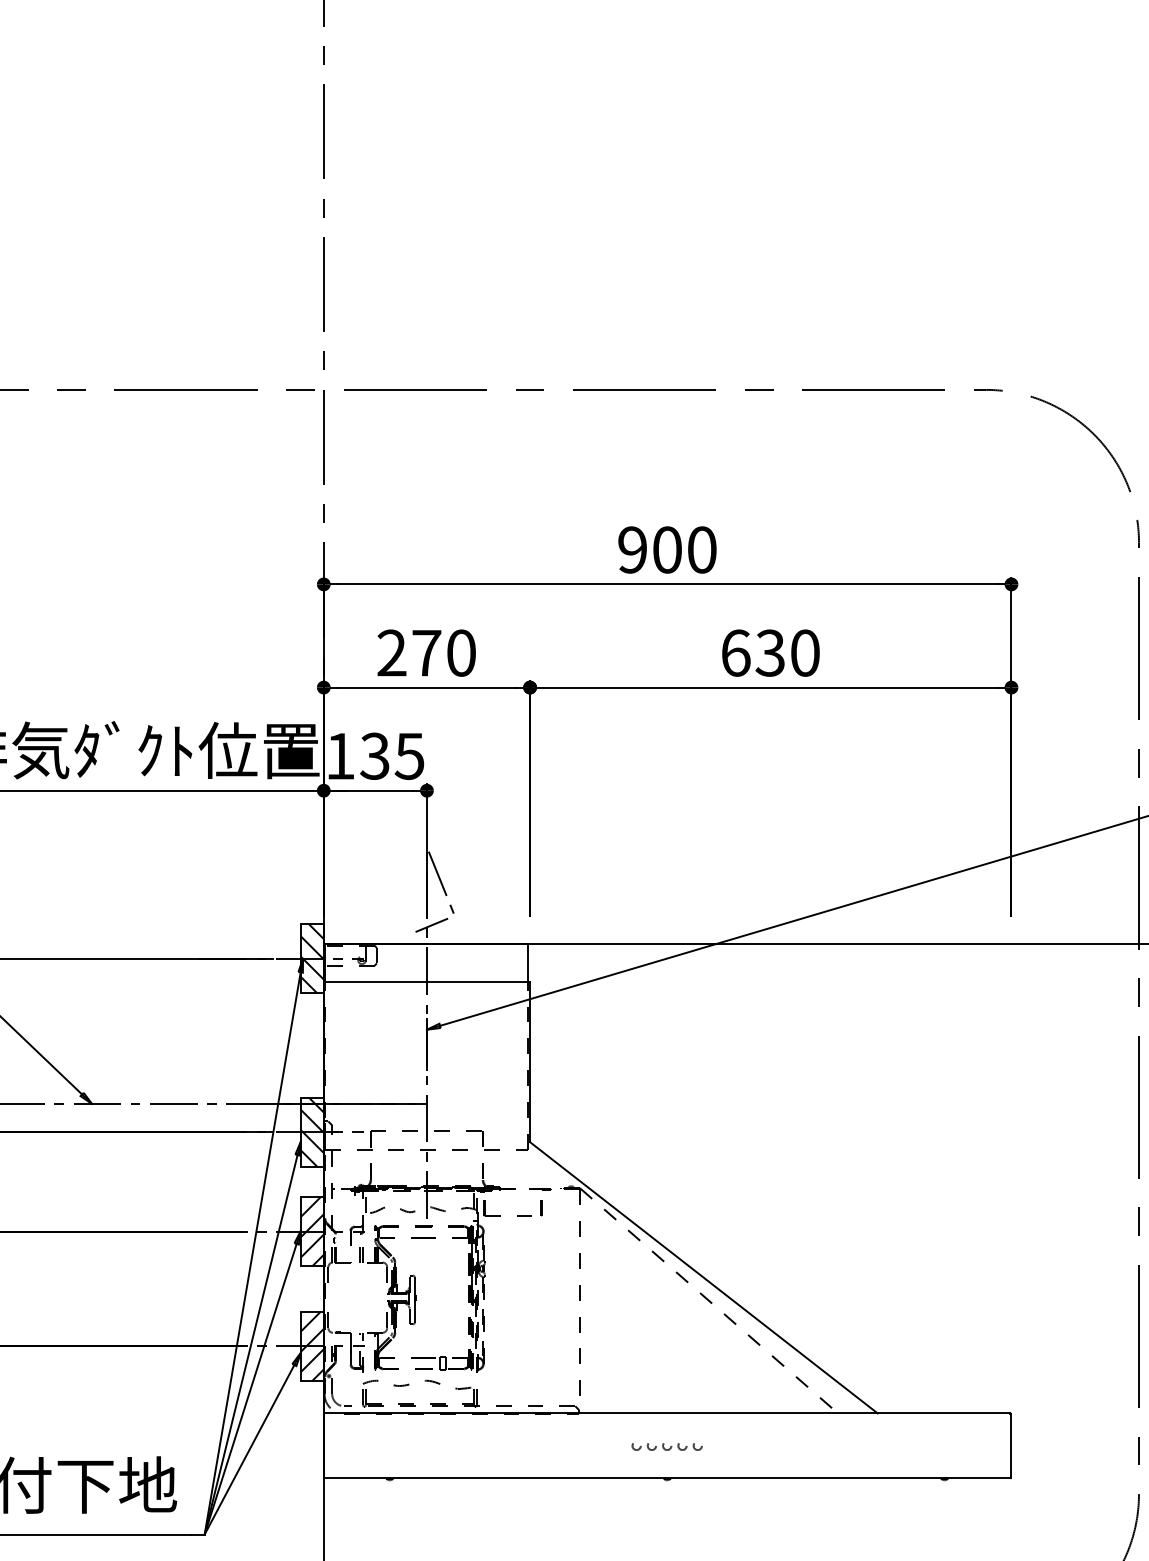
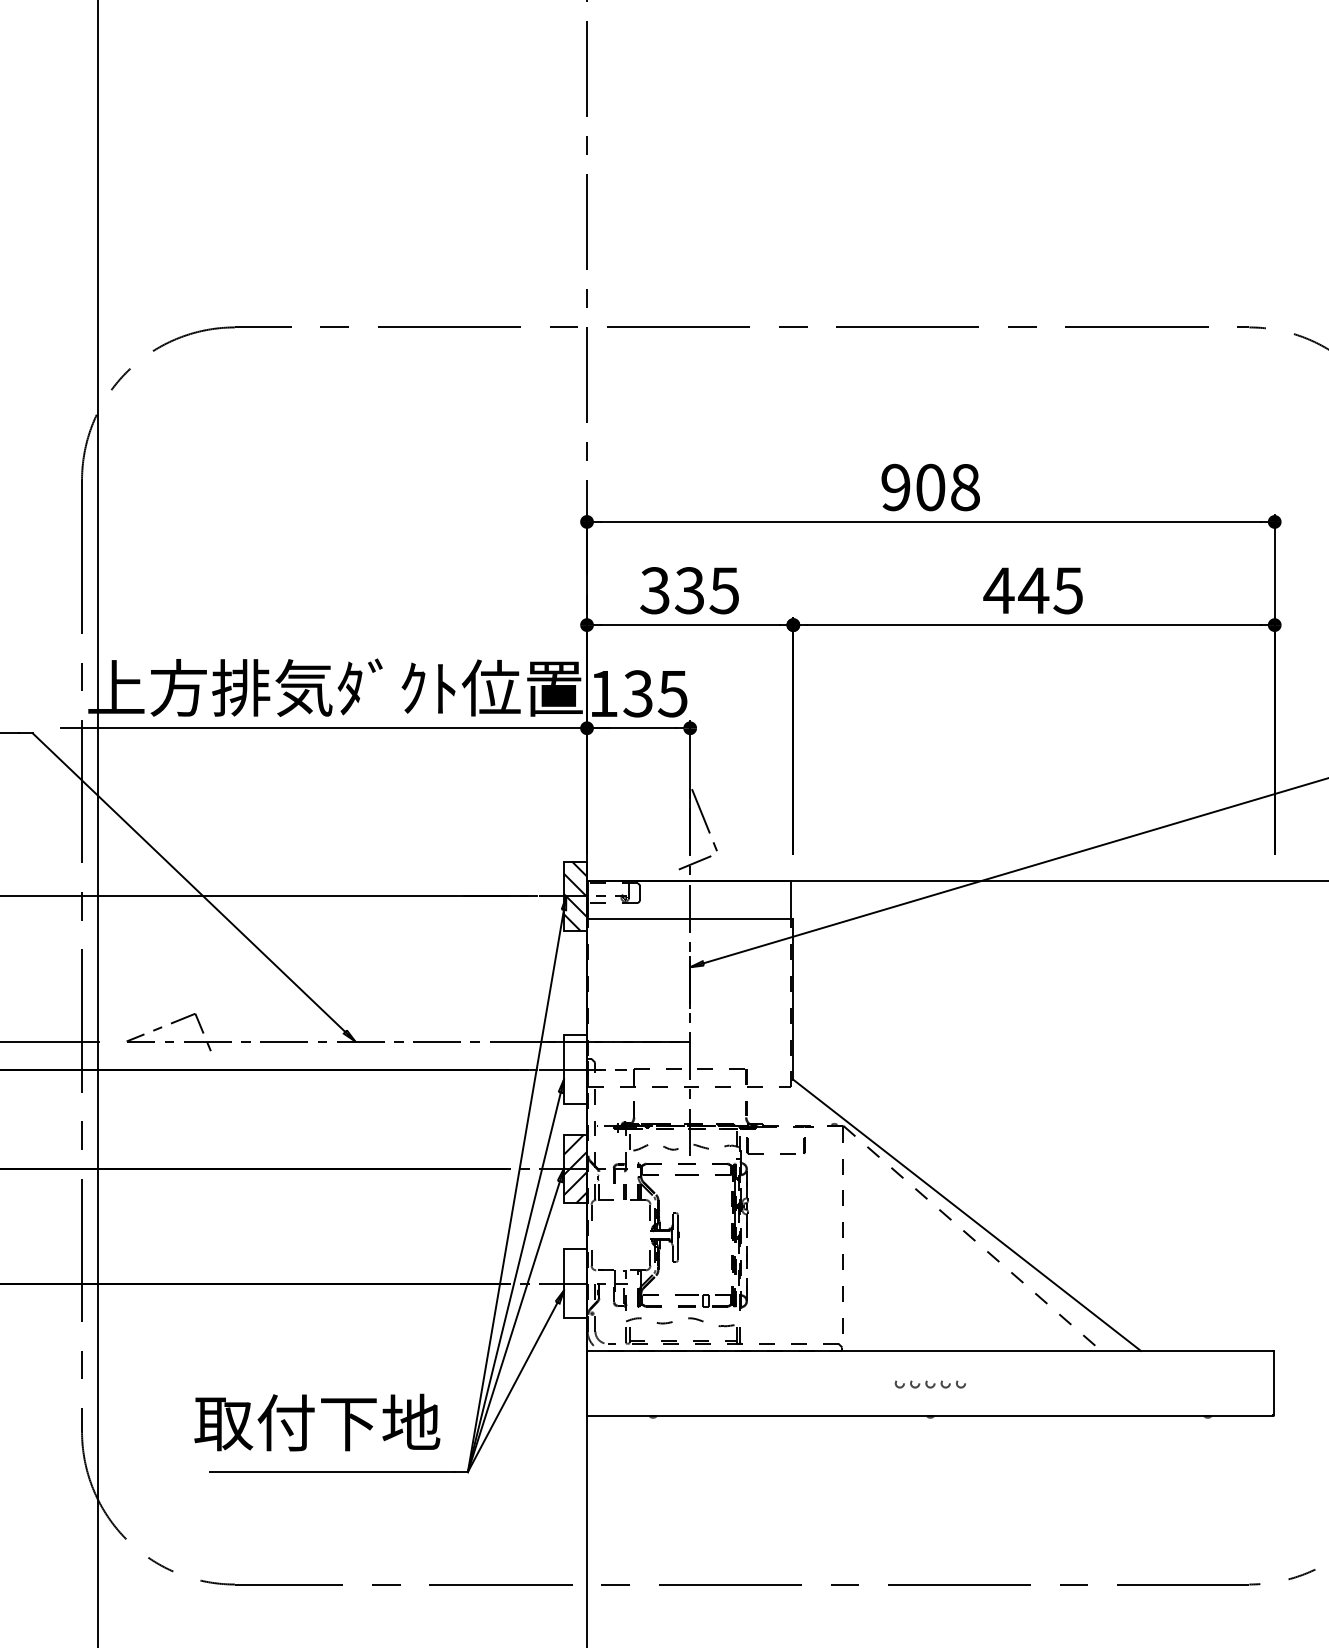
text: (702, 548) -> (965, 486), 900 -> 908
text: (426, 652) -> (689, 590), 270 -> 335
text: (769, 652) -> (1032, 590), 630 -> 445
hatch: (312, 1131) -> (575, 1069), removed
hatch: (312, 1345) -> (575, 1283), removed

